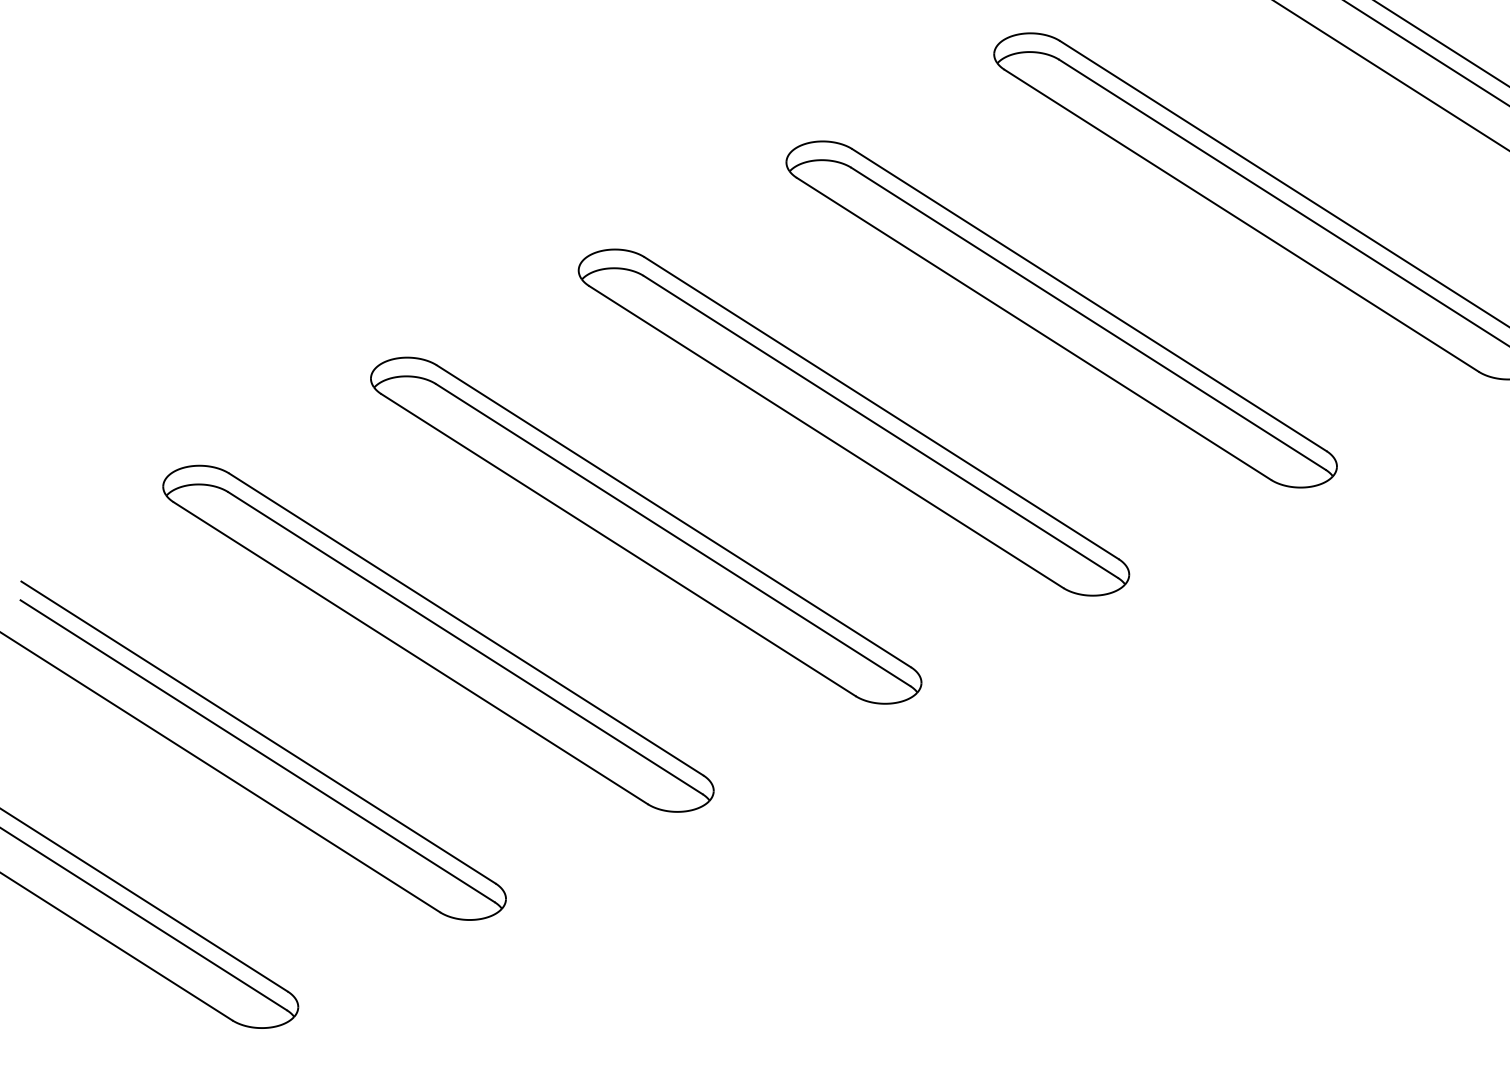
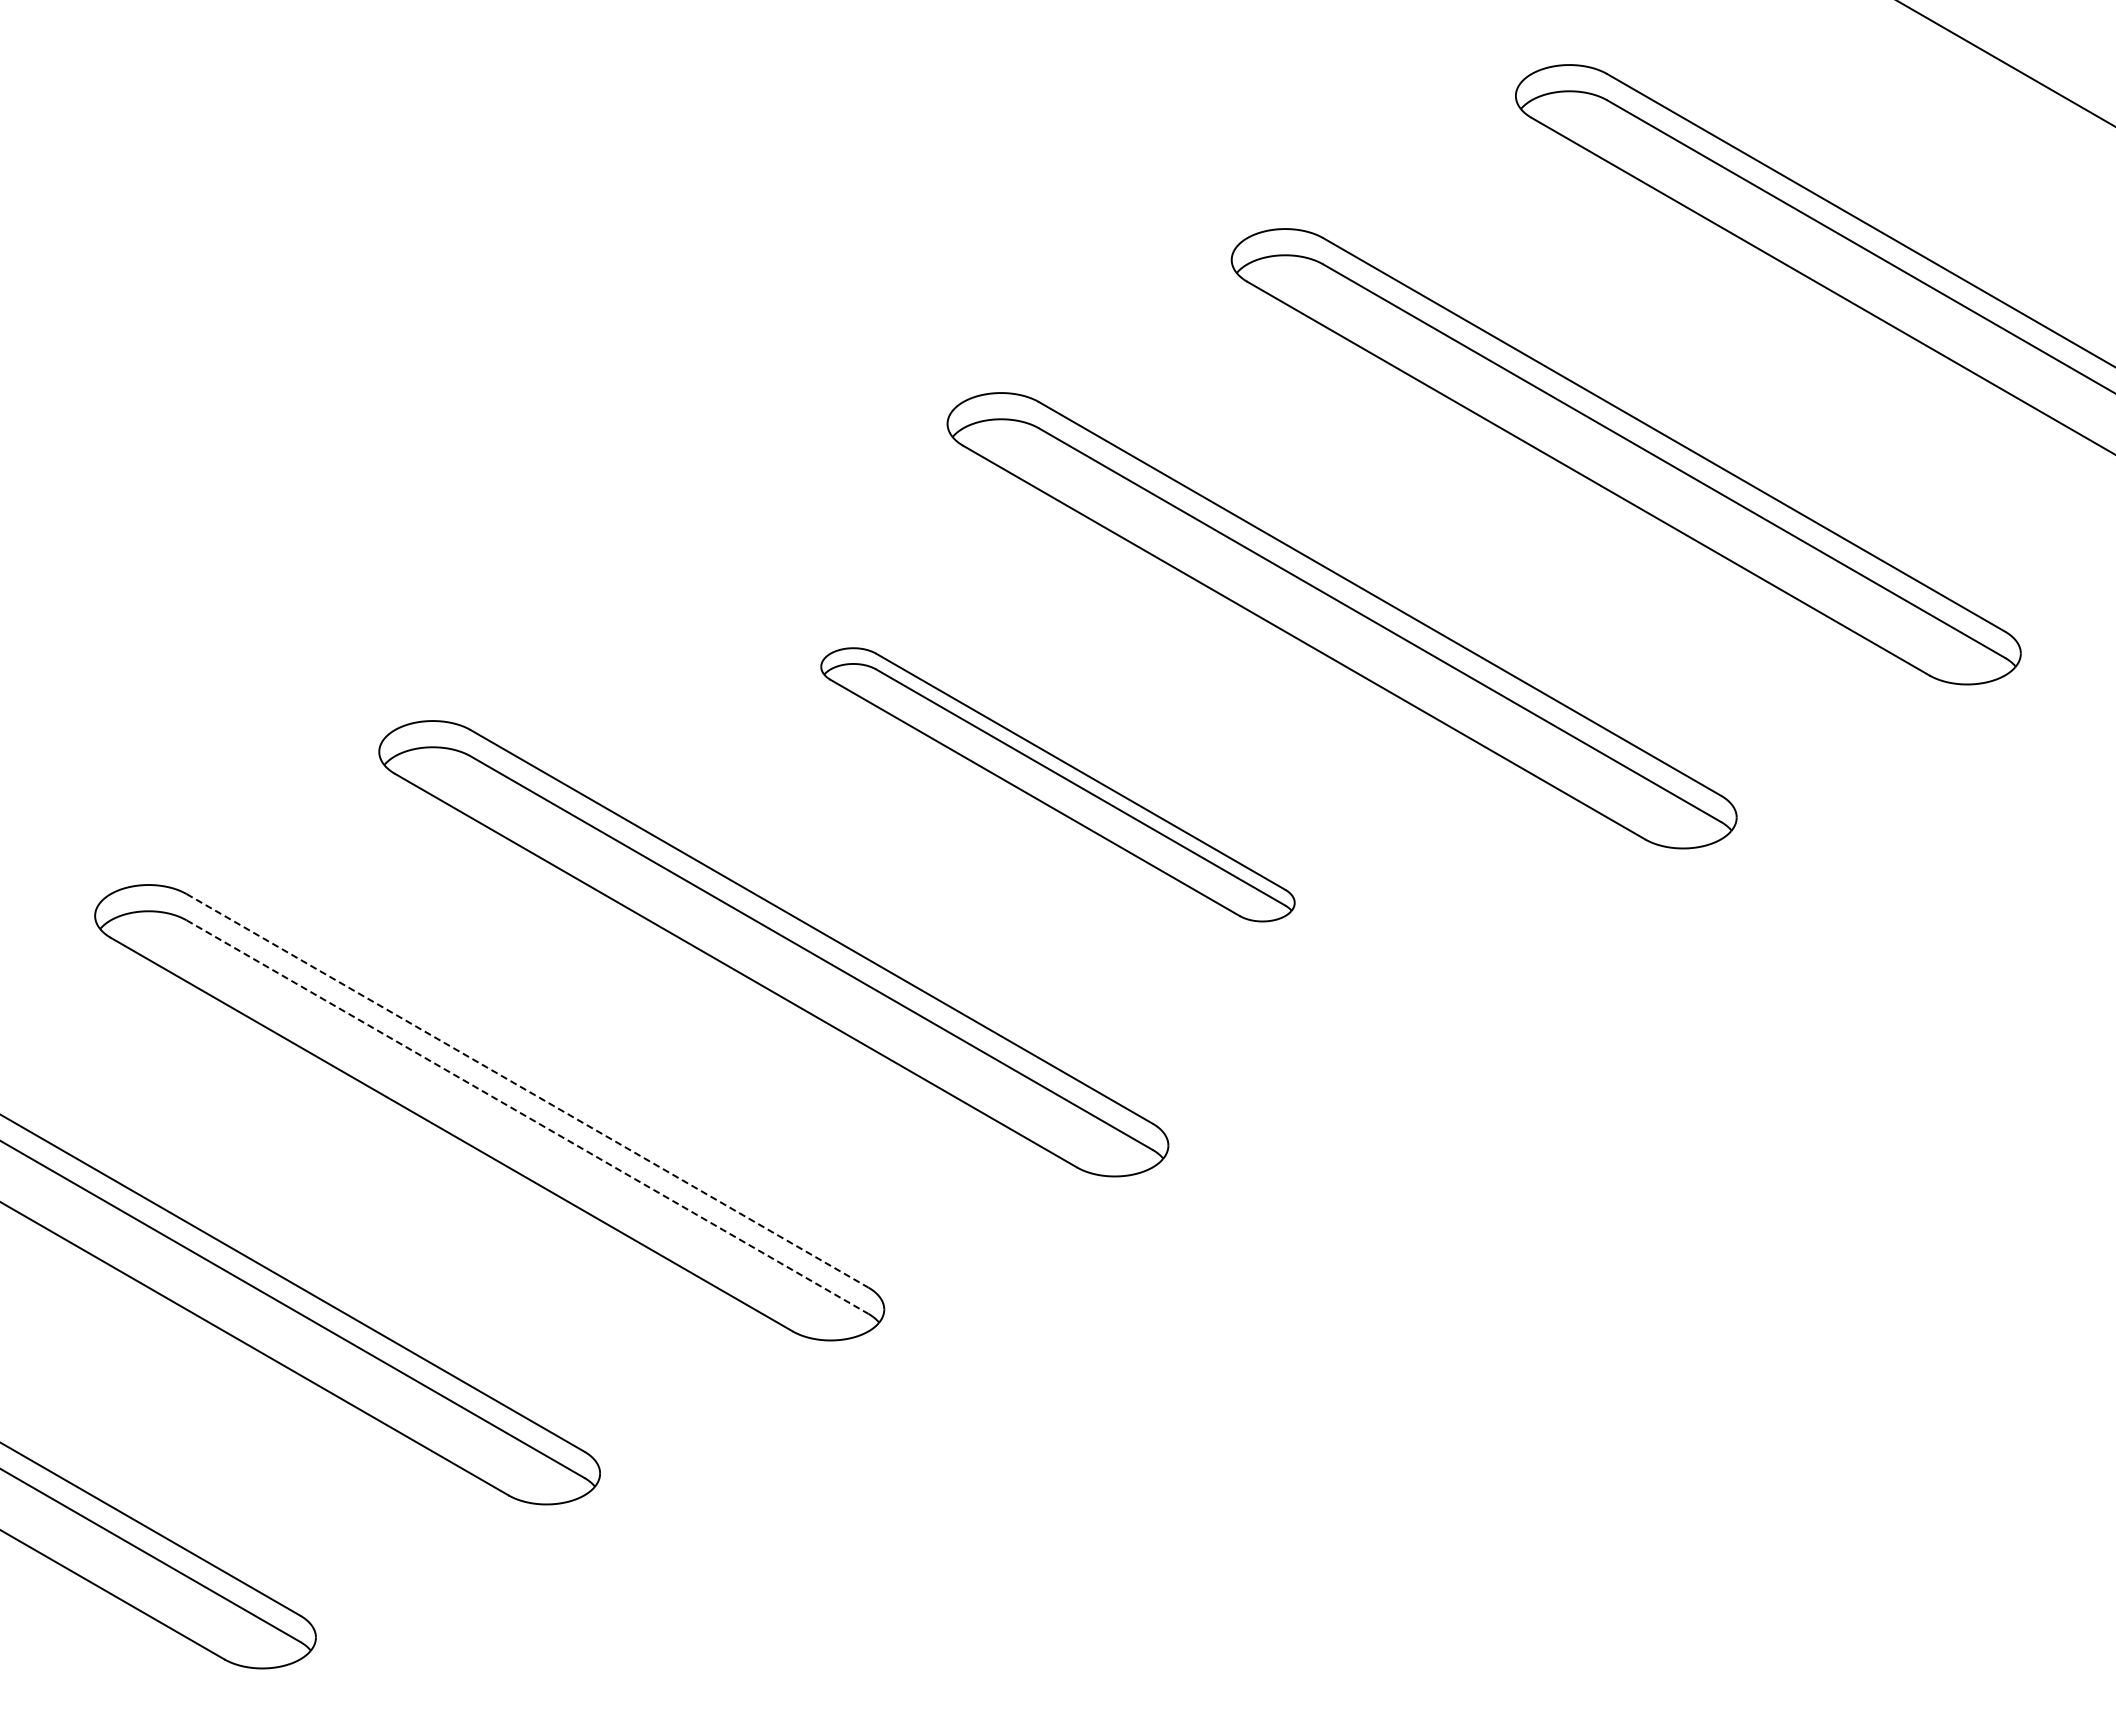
part: (853, 422) -> (1057, 784), size x0.6
line: (466, 624) -> (527, 1090), solid -> dashed
line: (465, 643) -> (527, 1117), solid -> dashed

